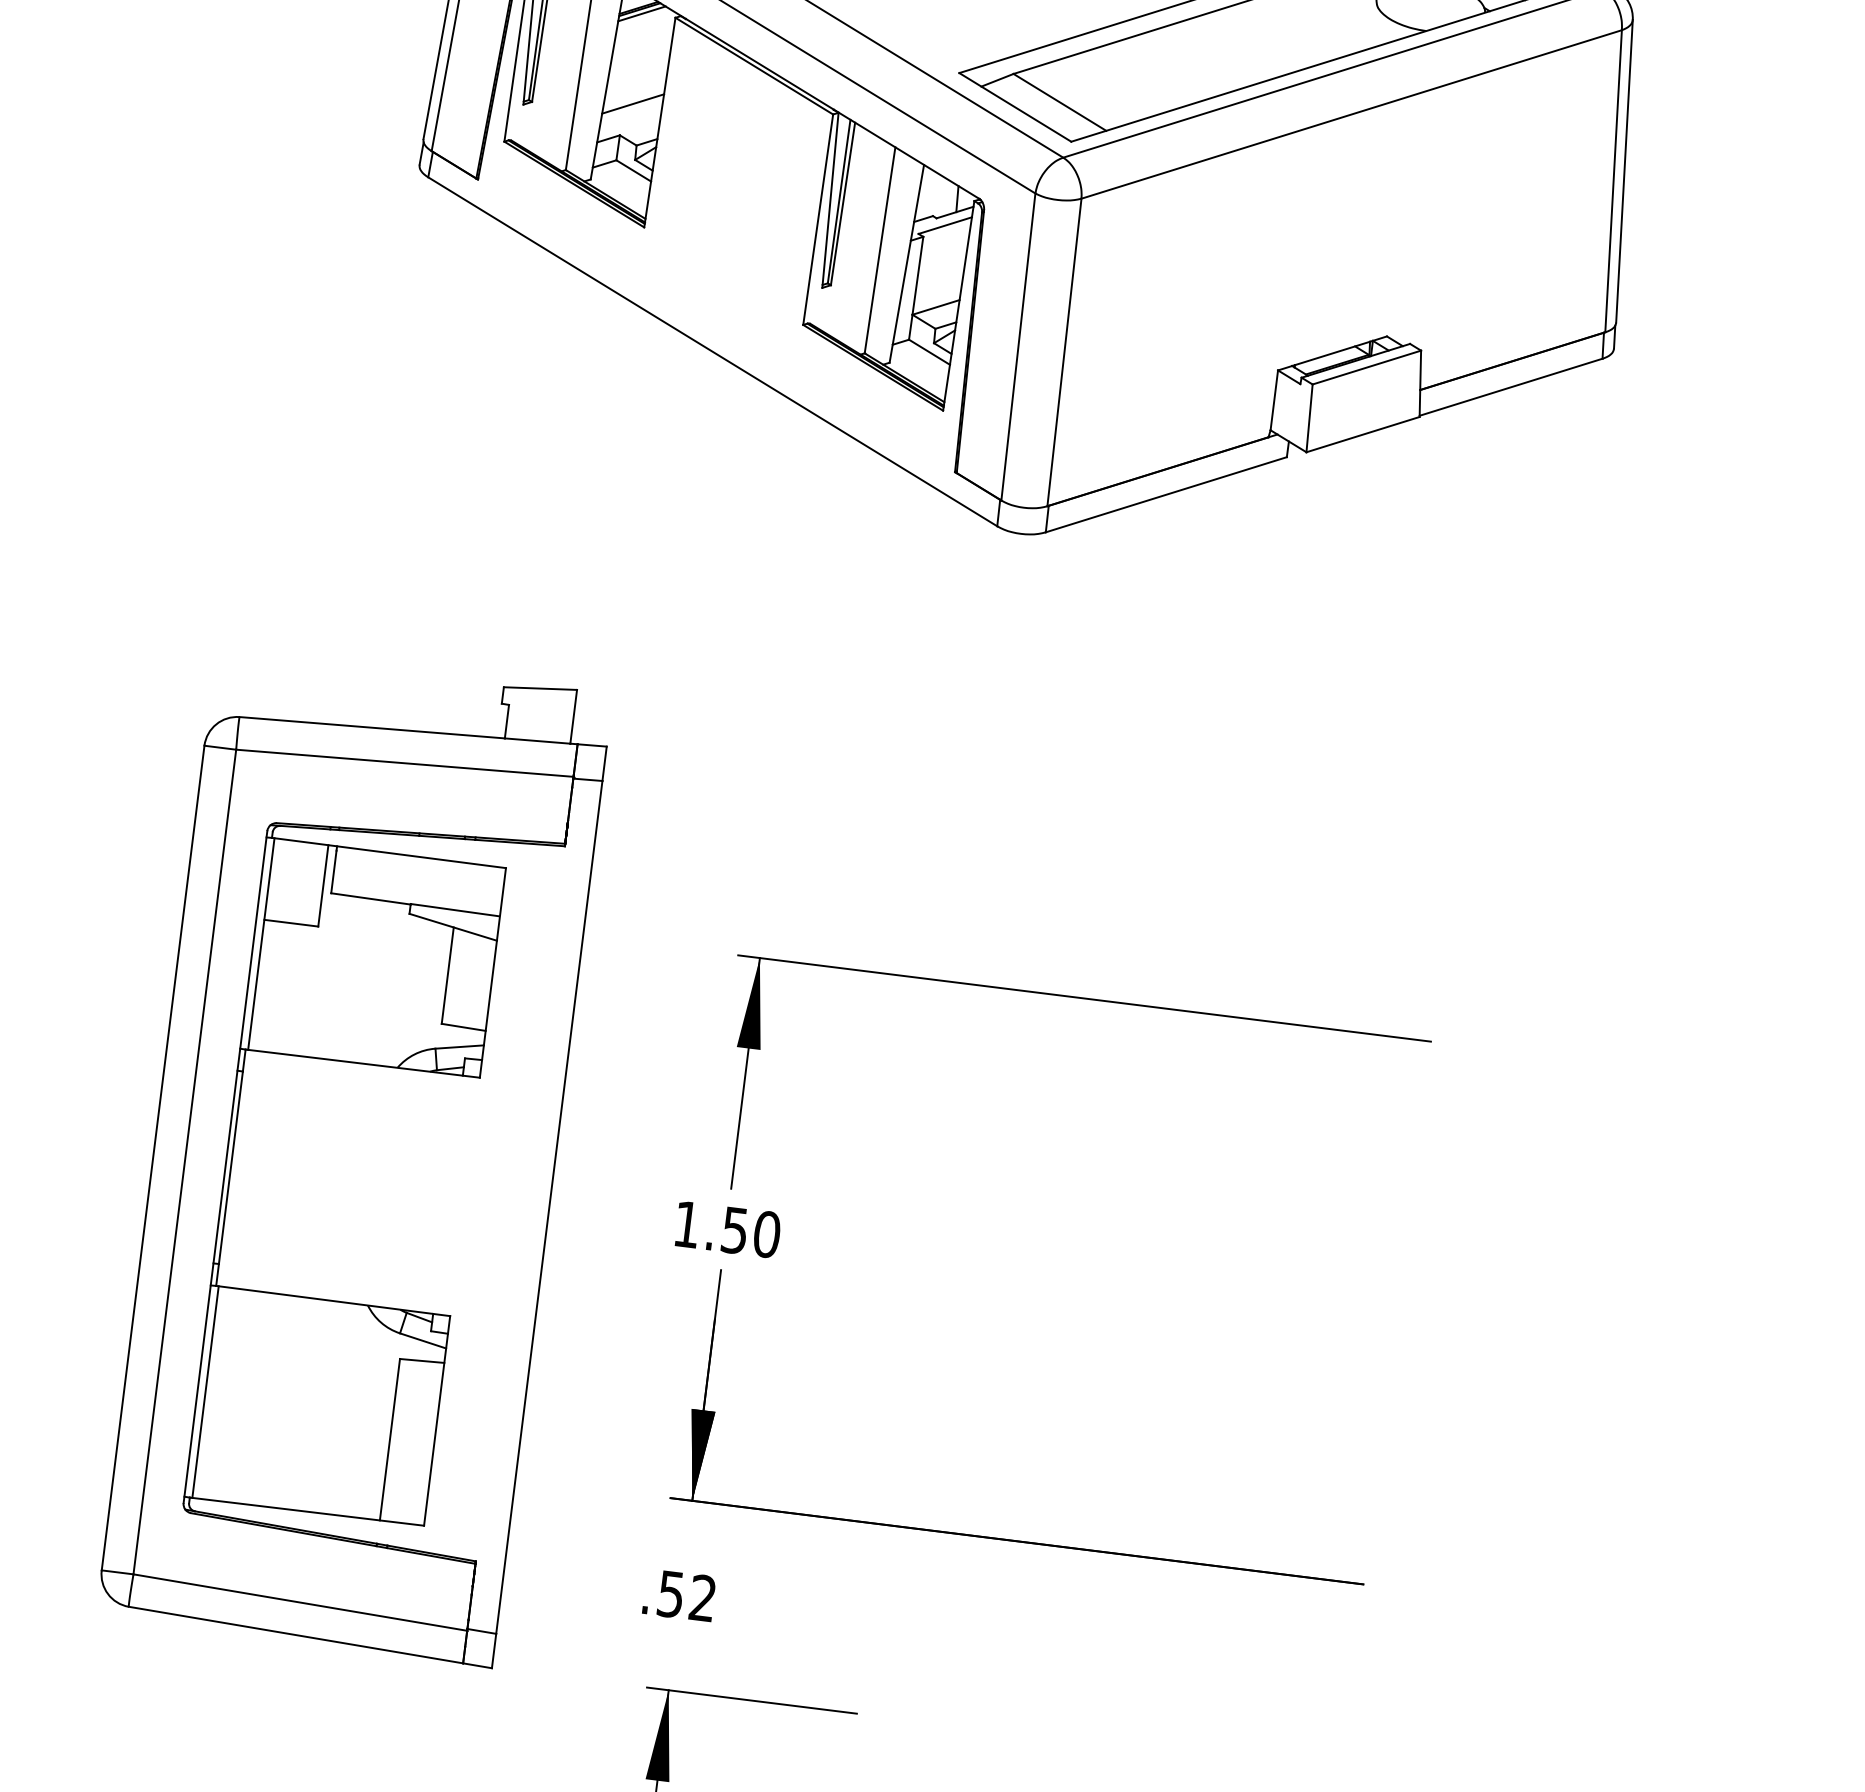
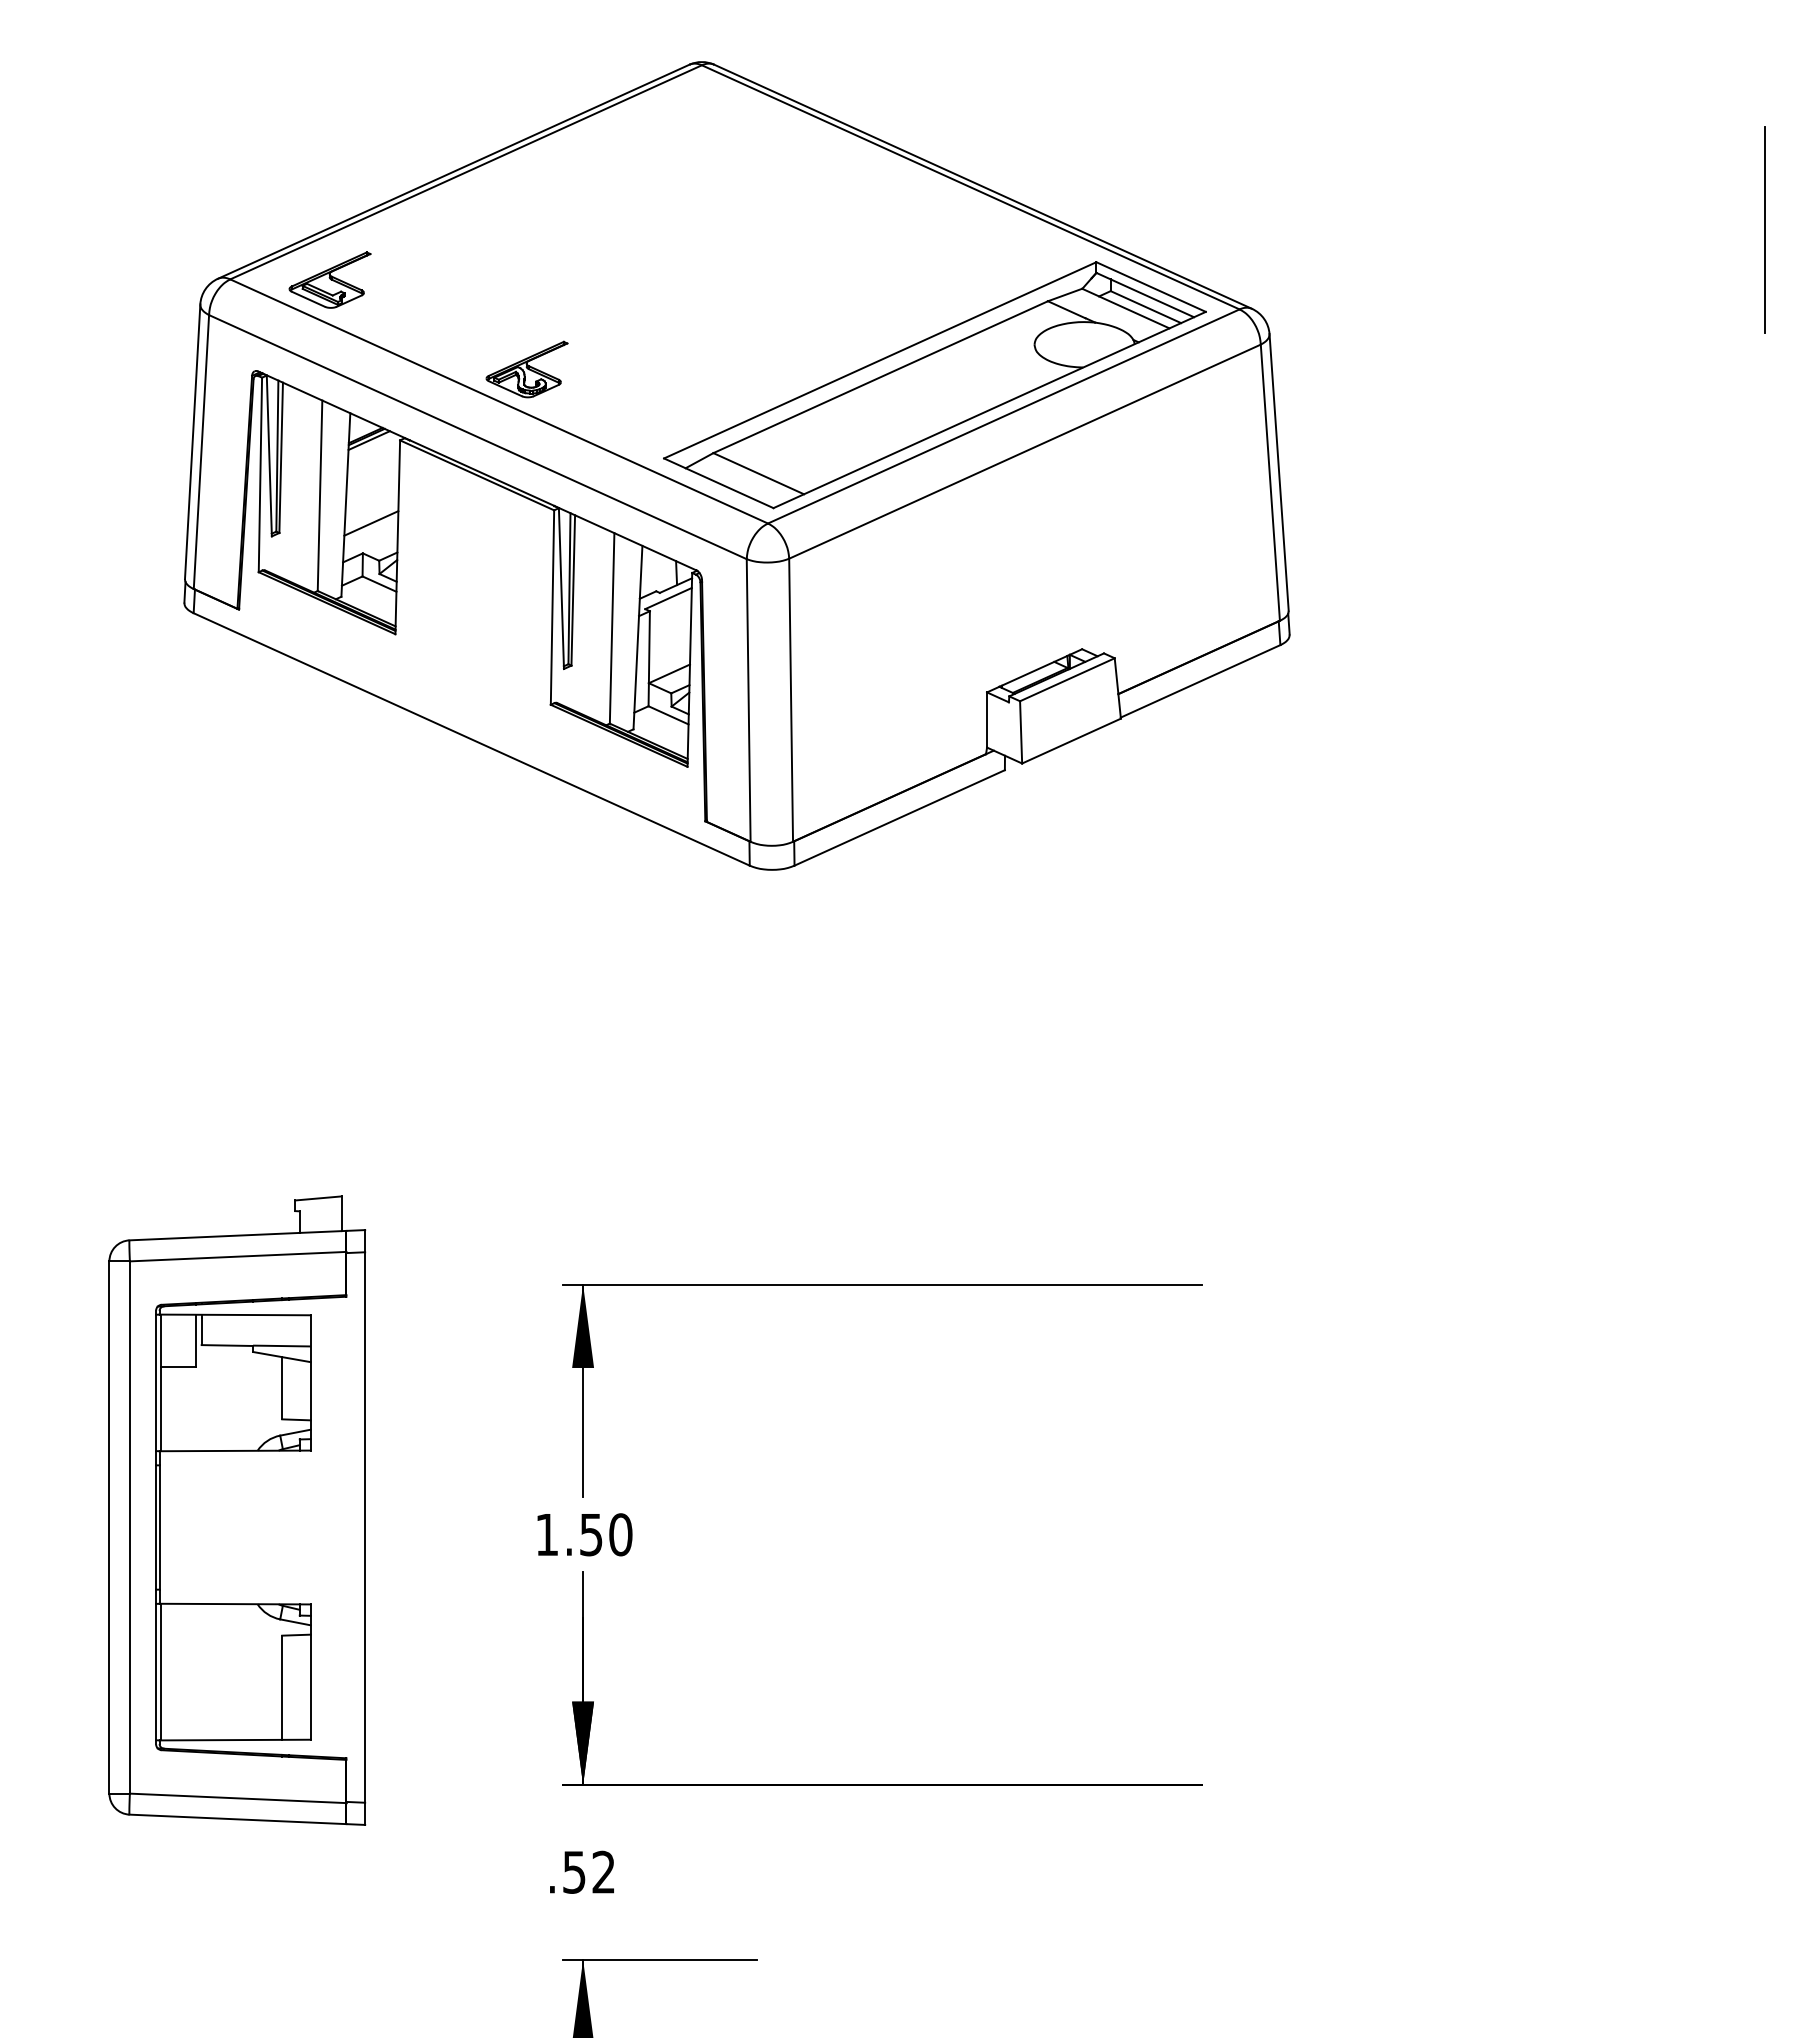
part: (353, 1156) -> (236, 1510), size x0.7

